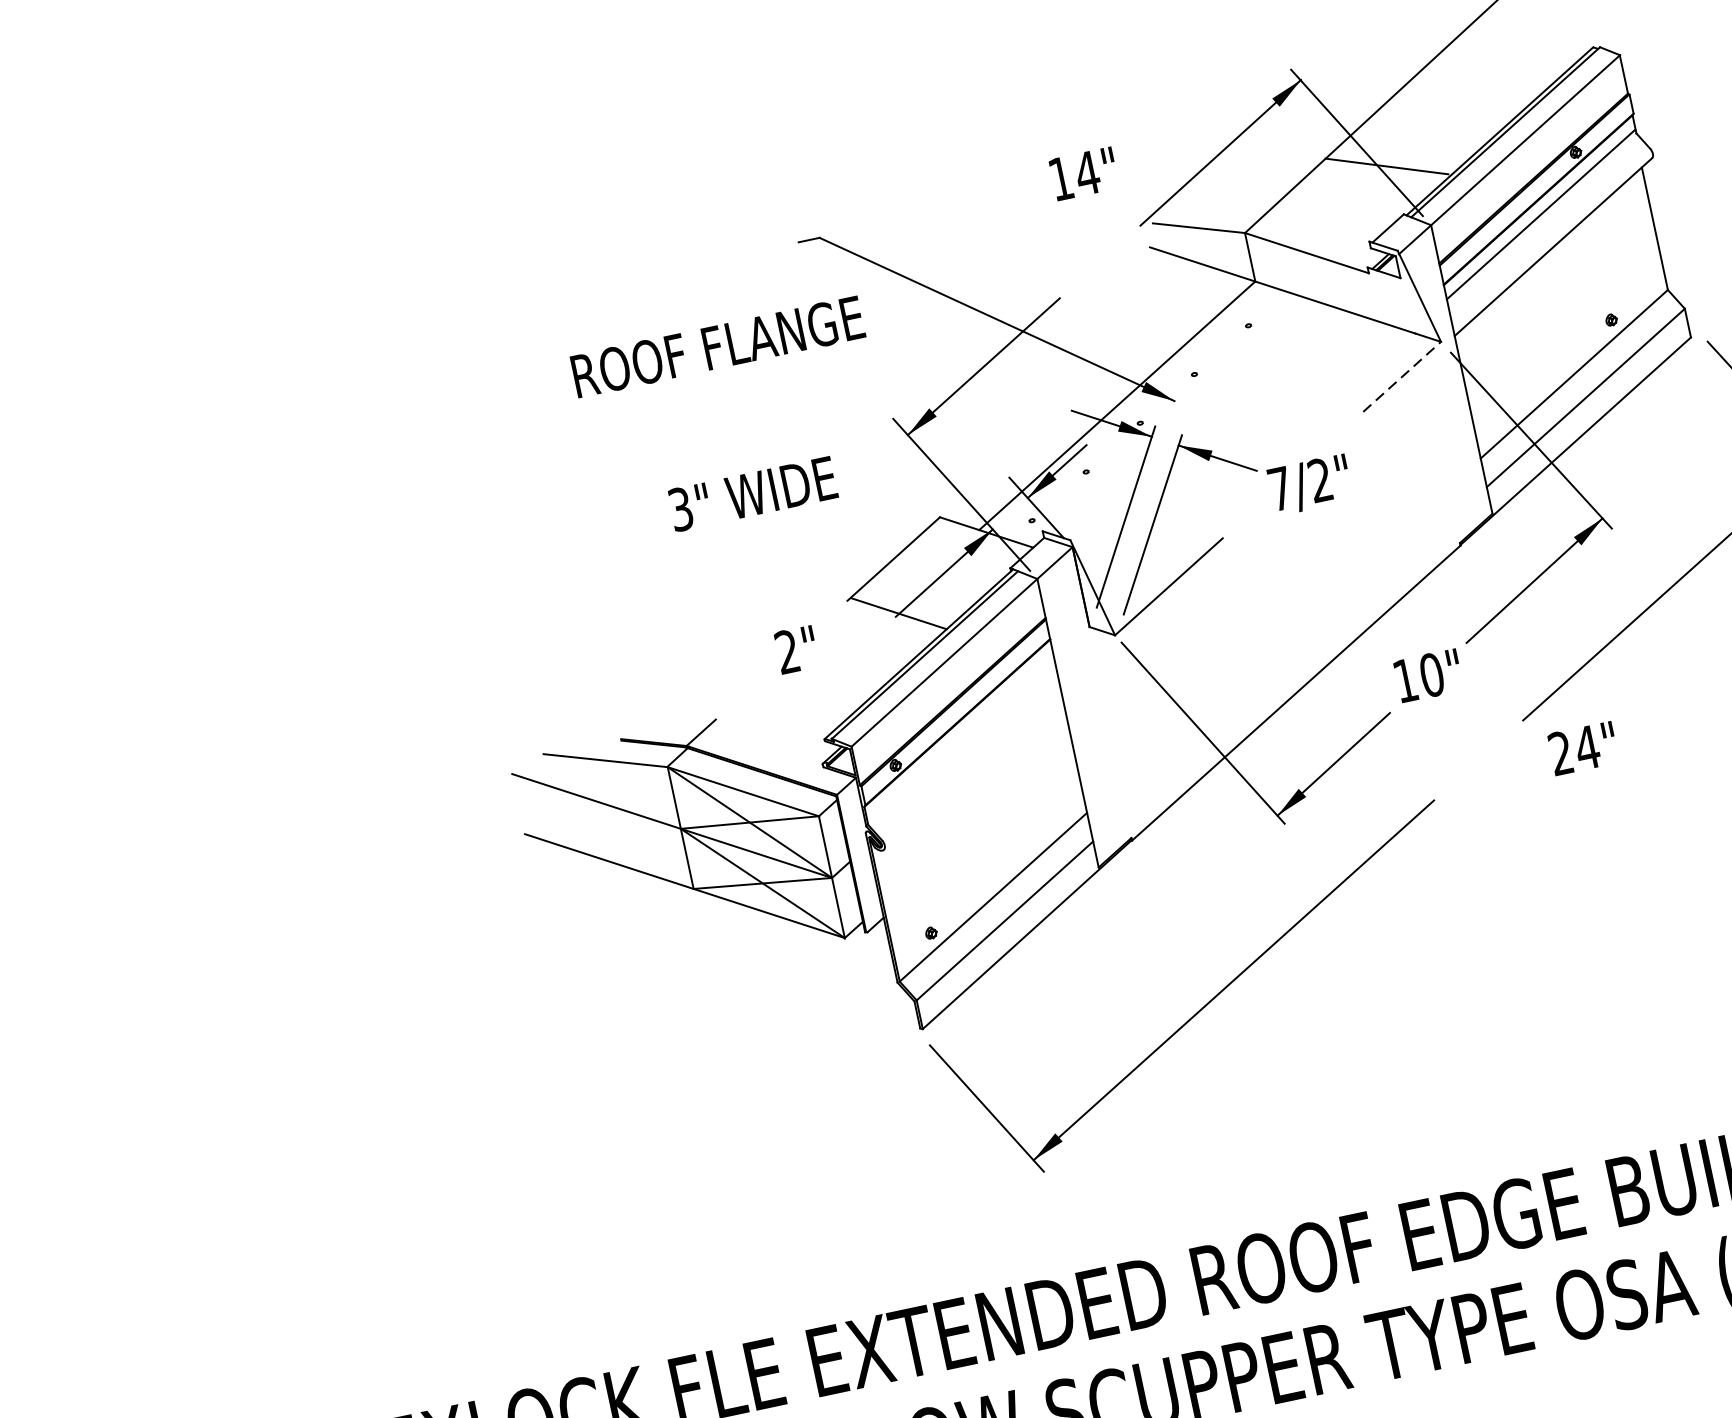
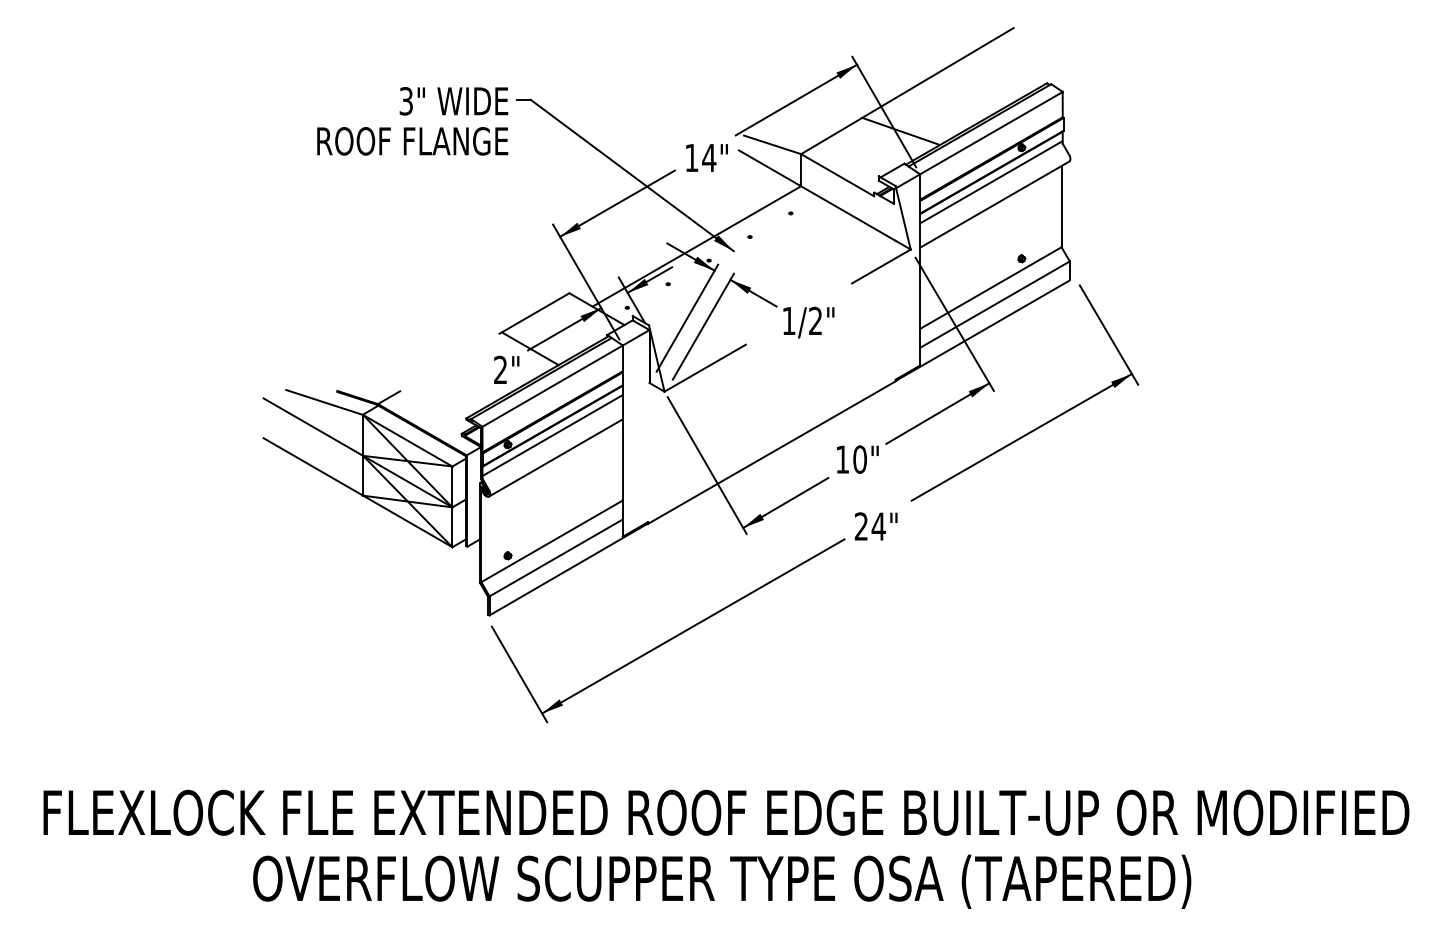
text: (1083, 173) -> (706, 157), moved
text: (717, 347) -> (412, 141), moved
line: (1402, 376) -> (881, 266), dashed -> solid
text: (1279, 488) -> (788, 320), 7/2" -> 1/2"
text: (752, 494) -> (453, 101), moved
text: (796, 649) -> (506, 369), moved
line: (960, 737) -> (552, 435), added
text: (1582, 748) -> (875, 526), moved
line: (971, 769) -> (555, 457), added

